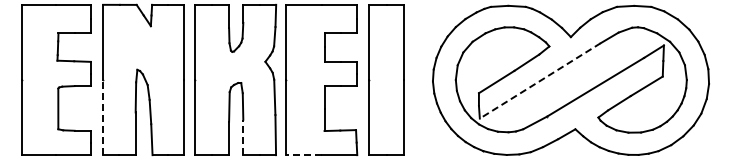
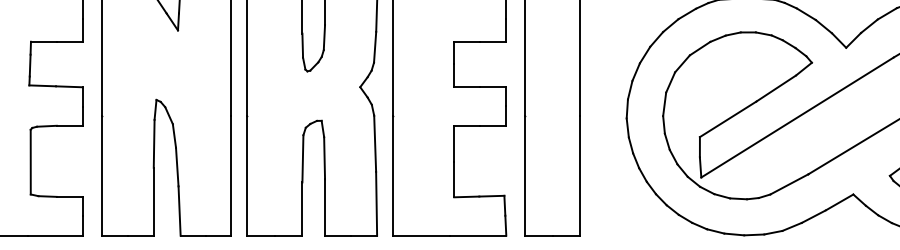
line: (539, 81) -> (796, 118), dashed -> solid
line: (103, 117) -> (102, 175), dashed -> solid
line: (243, 137) -> (325, 207), dashed -> solid
line: (303, 155) -> (420, 236), dashed -> solid

